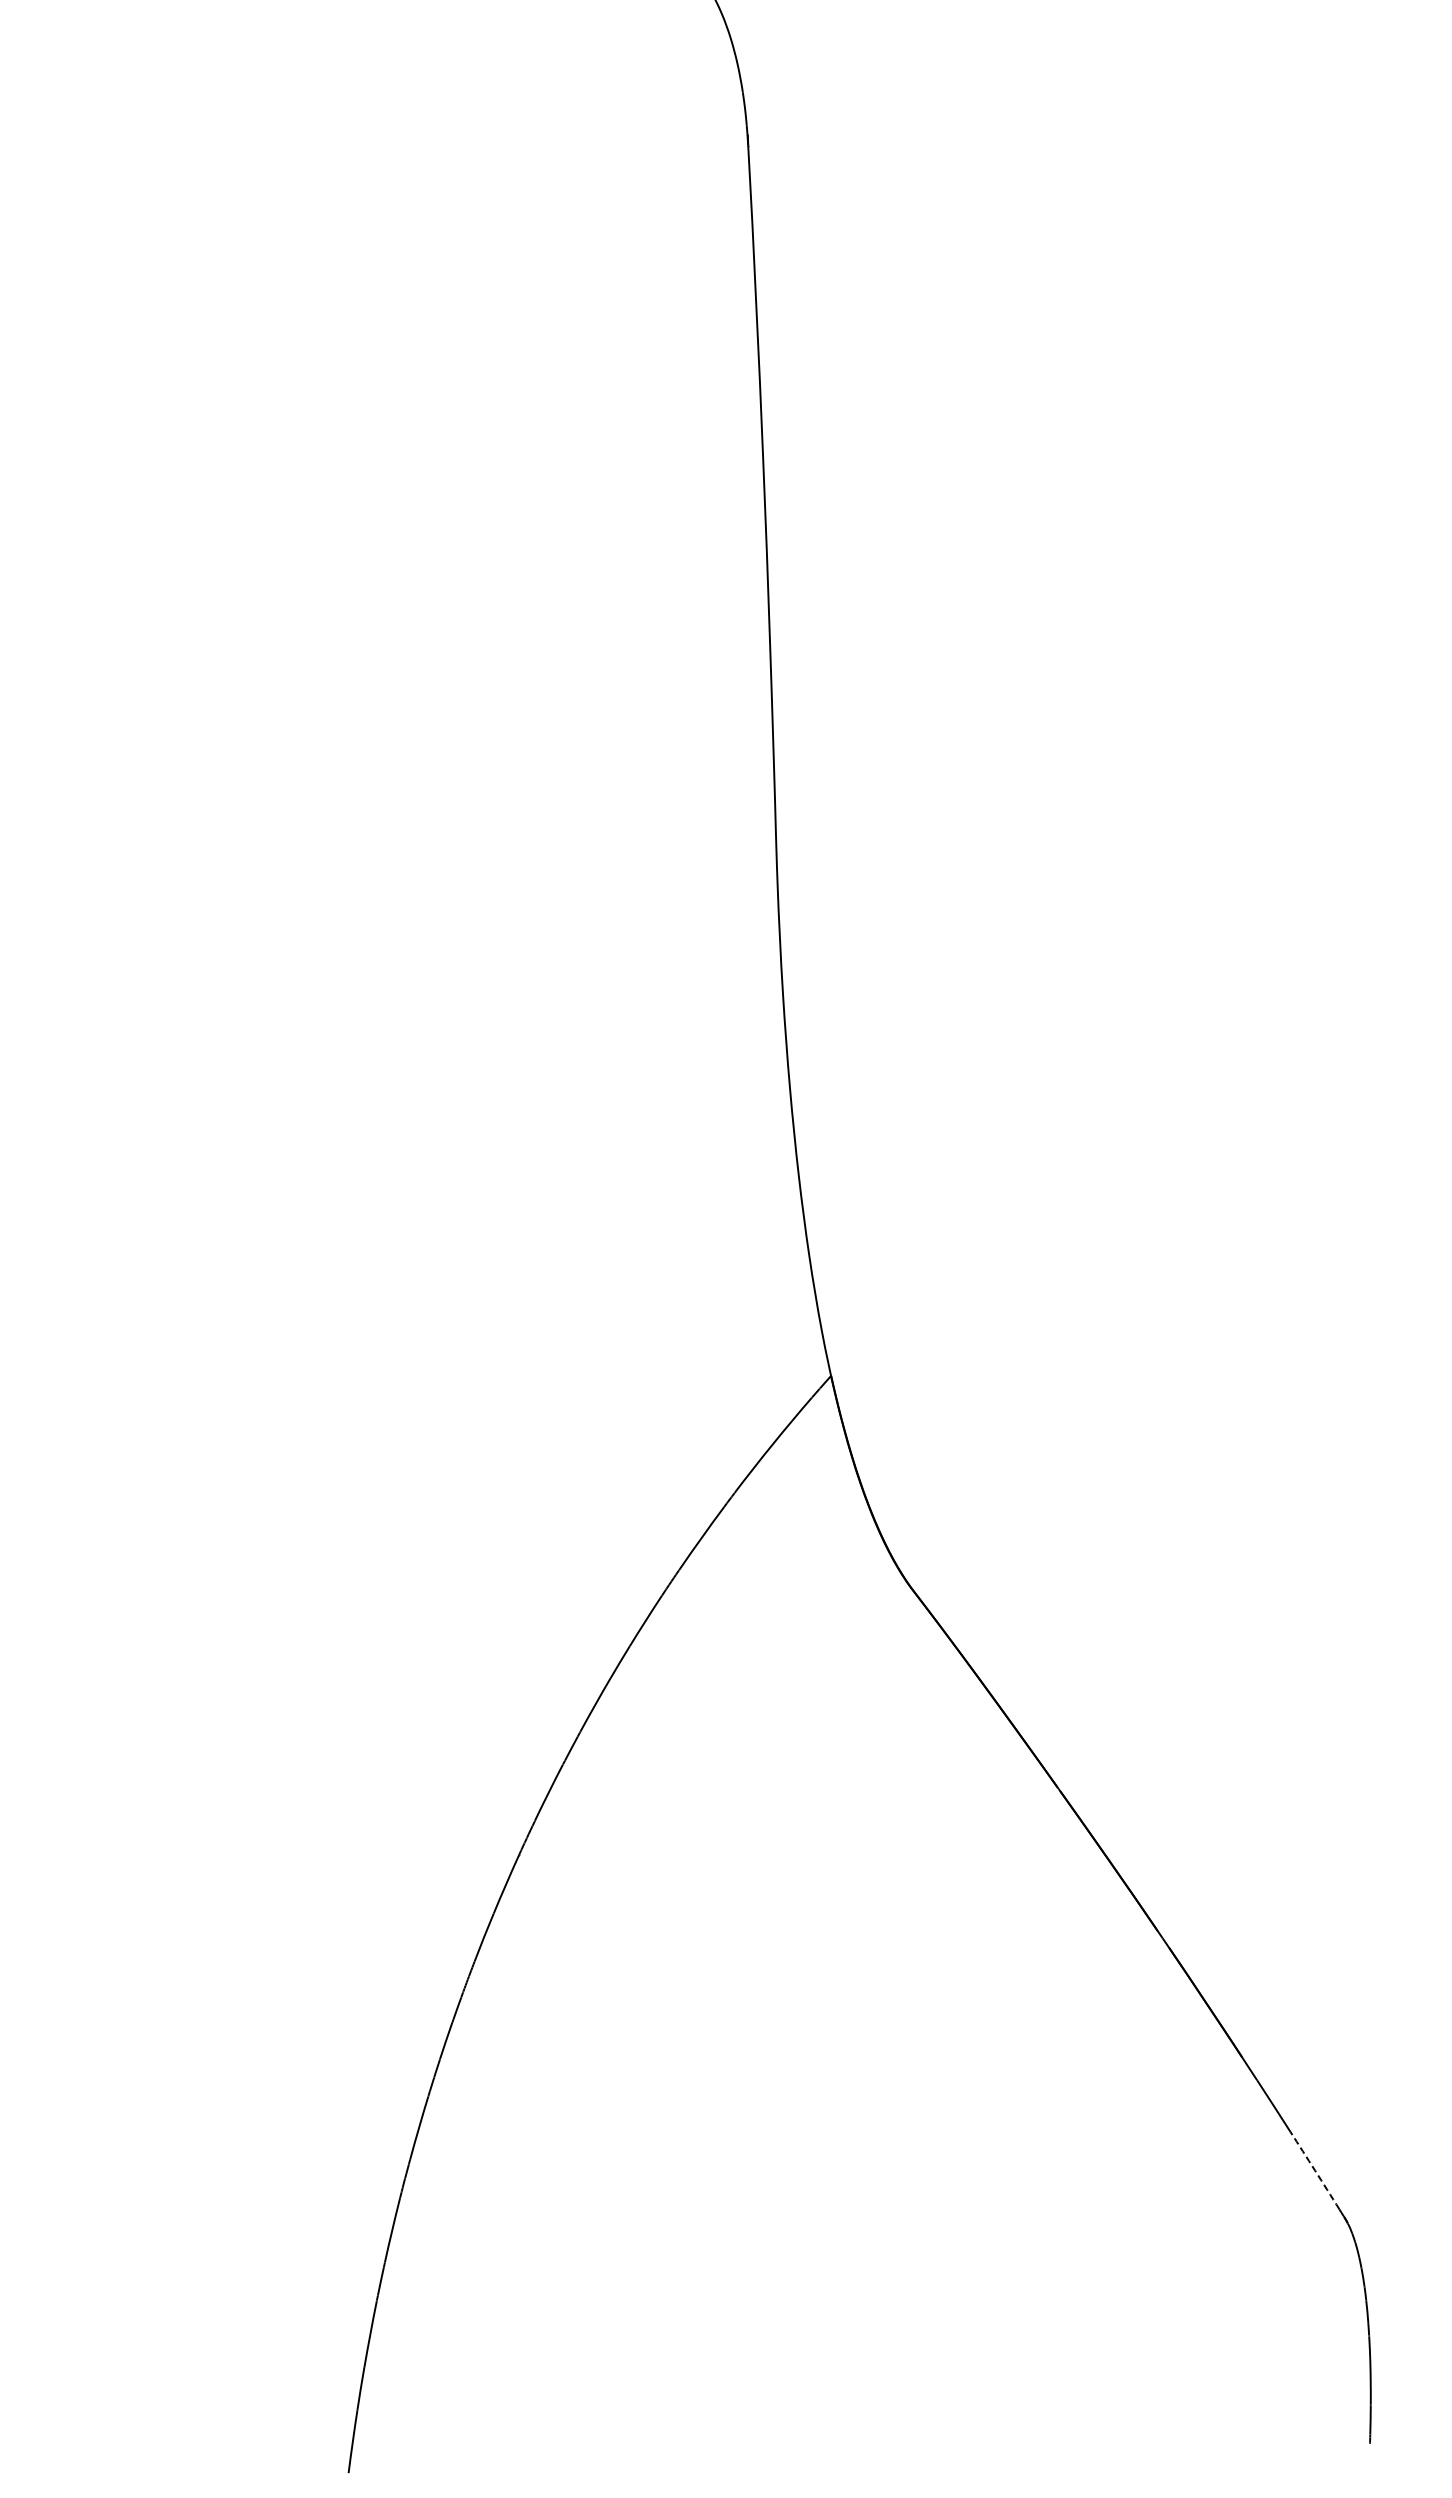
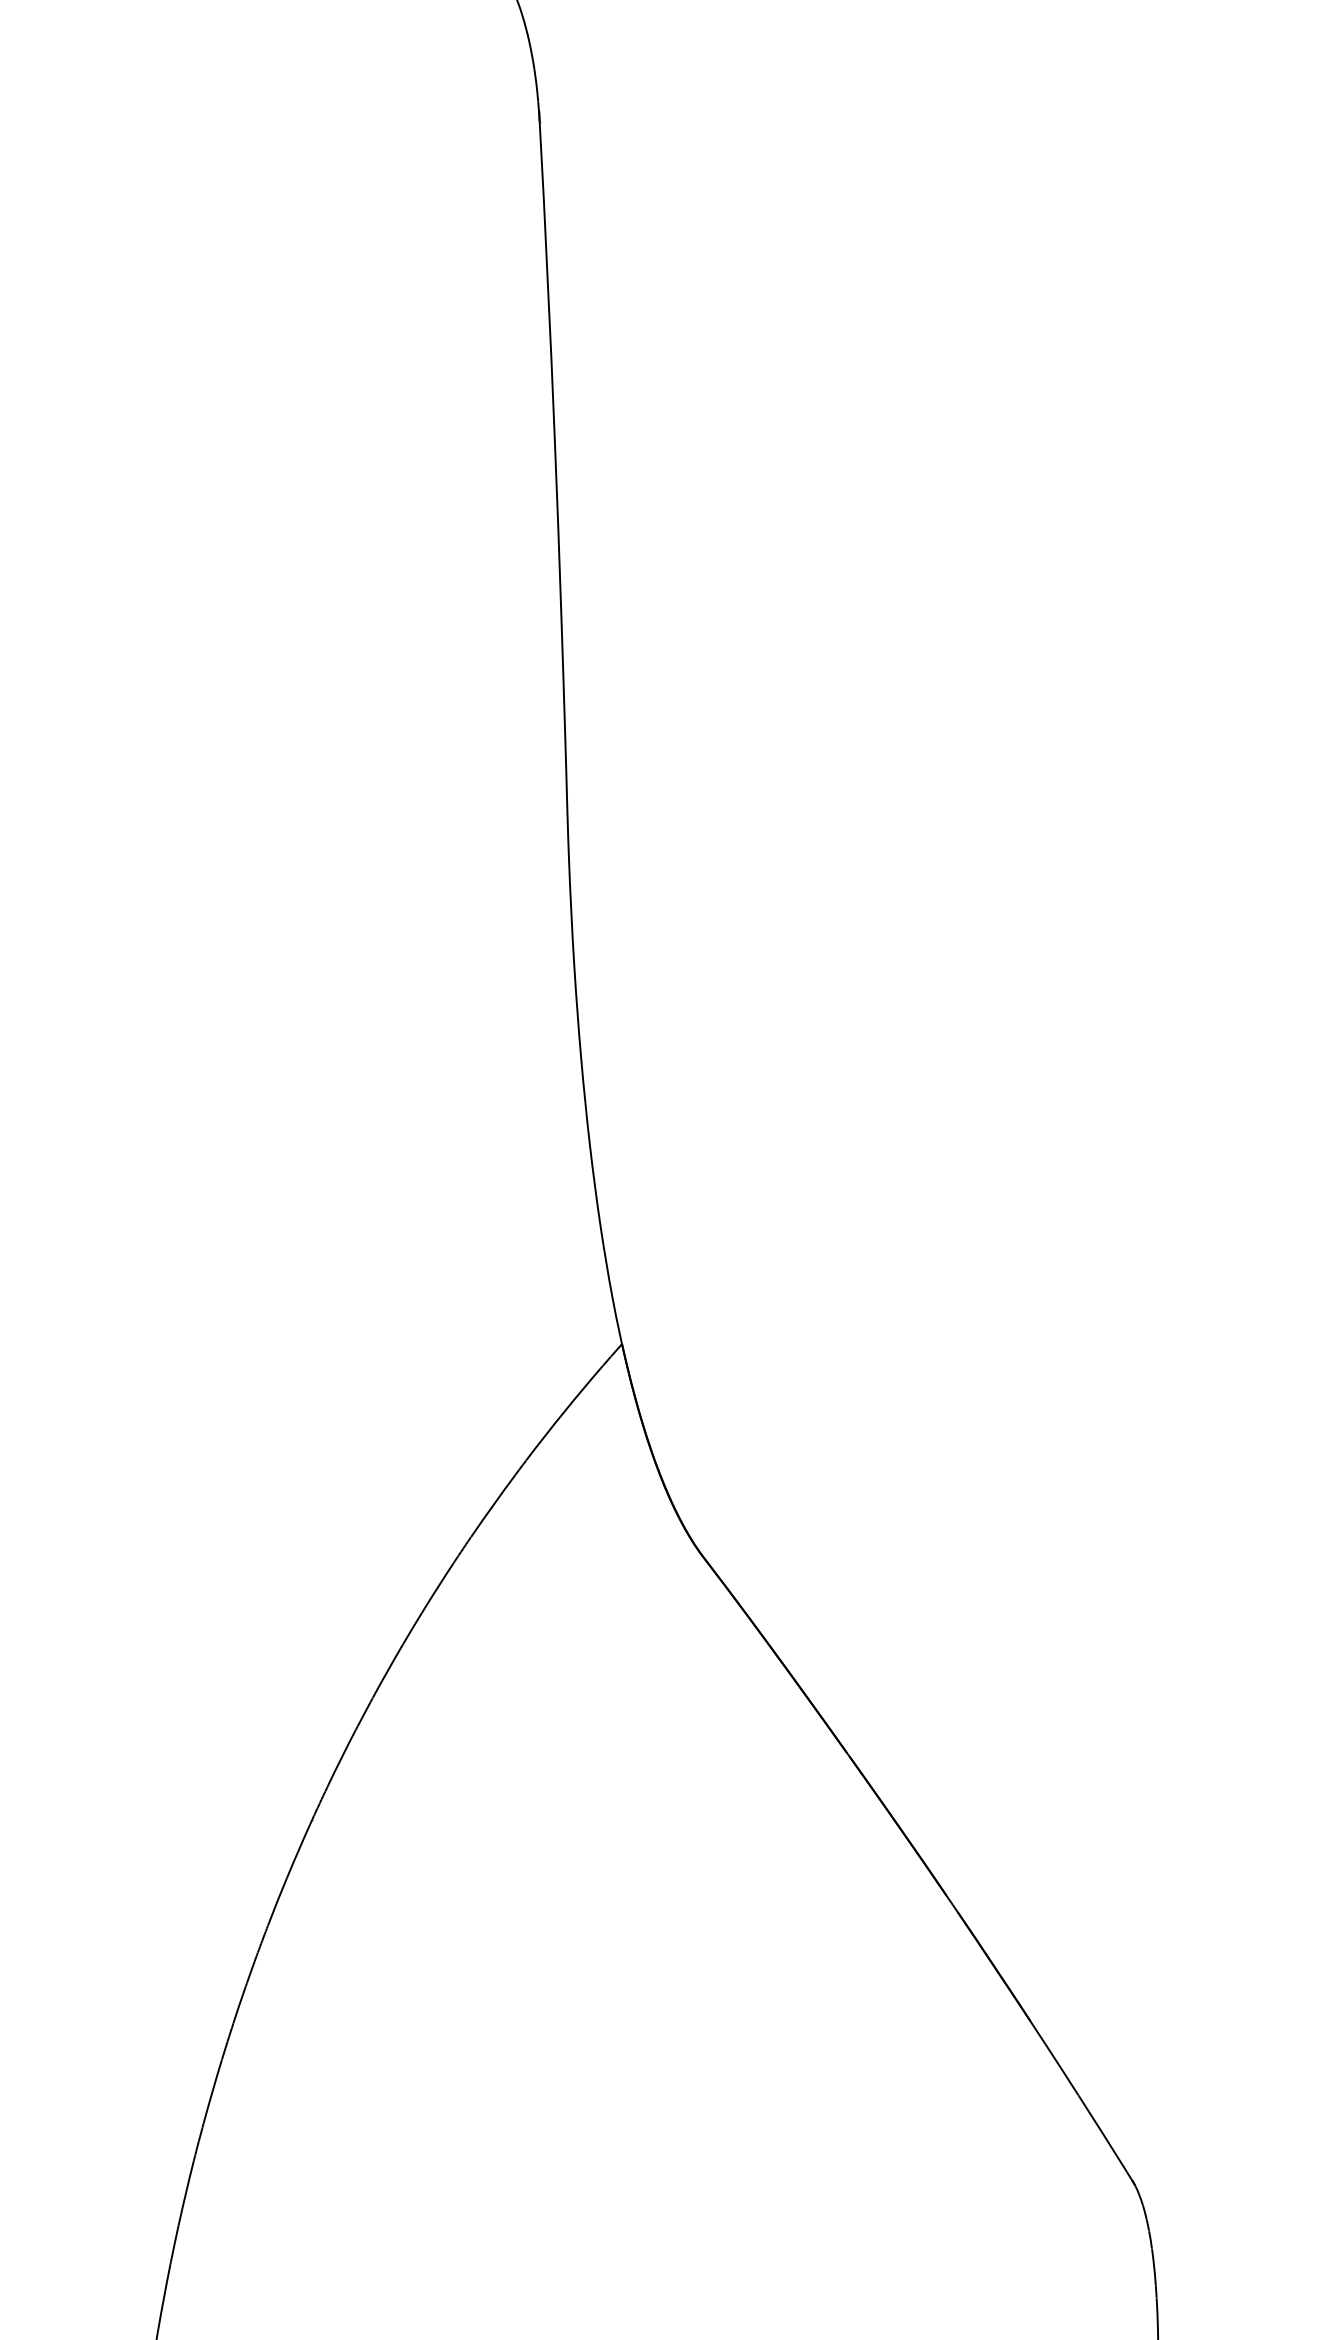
arc: (1315, 2170) -> (1103, 2133), dashed -> solid

